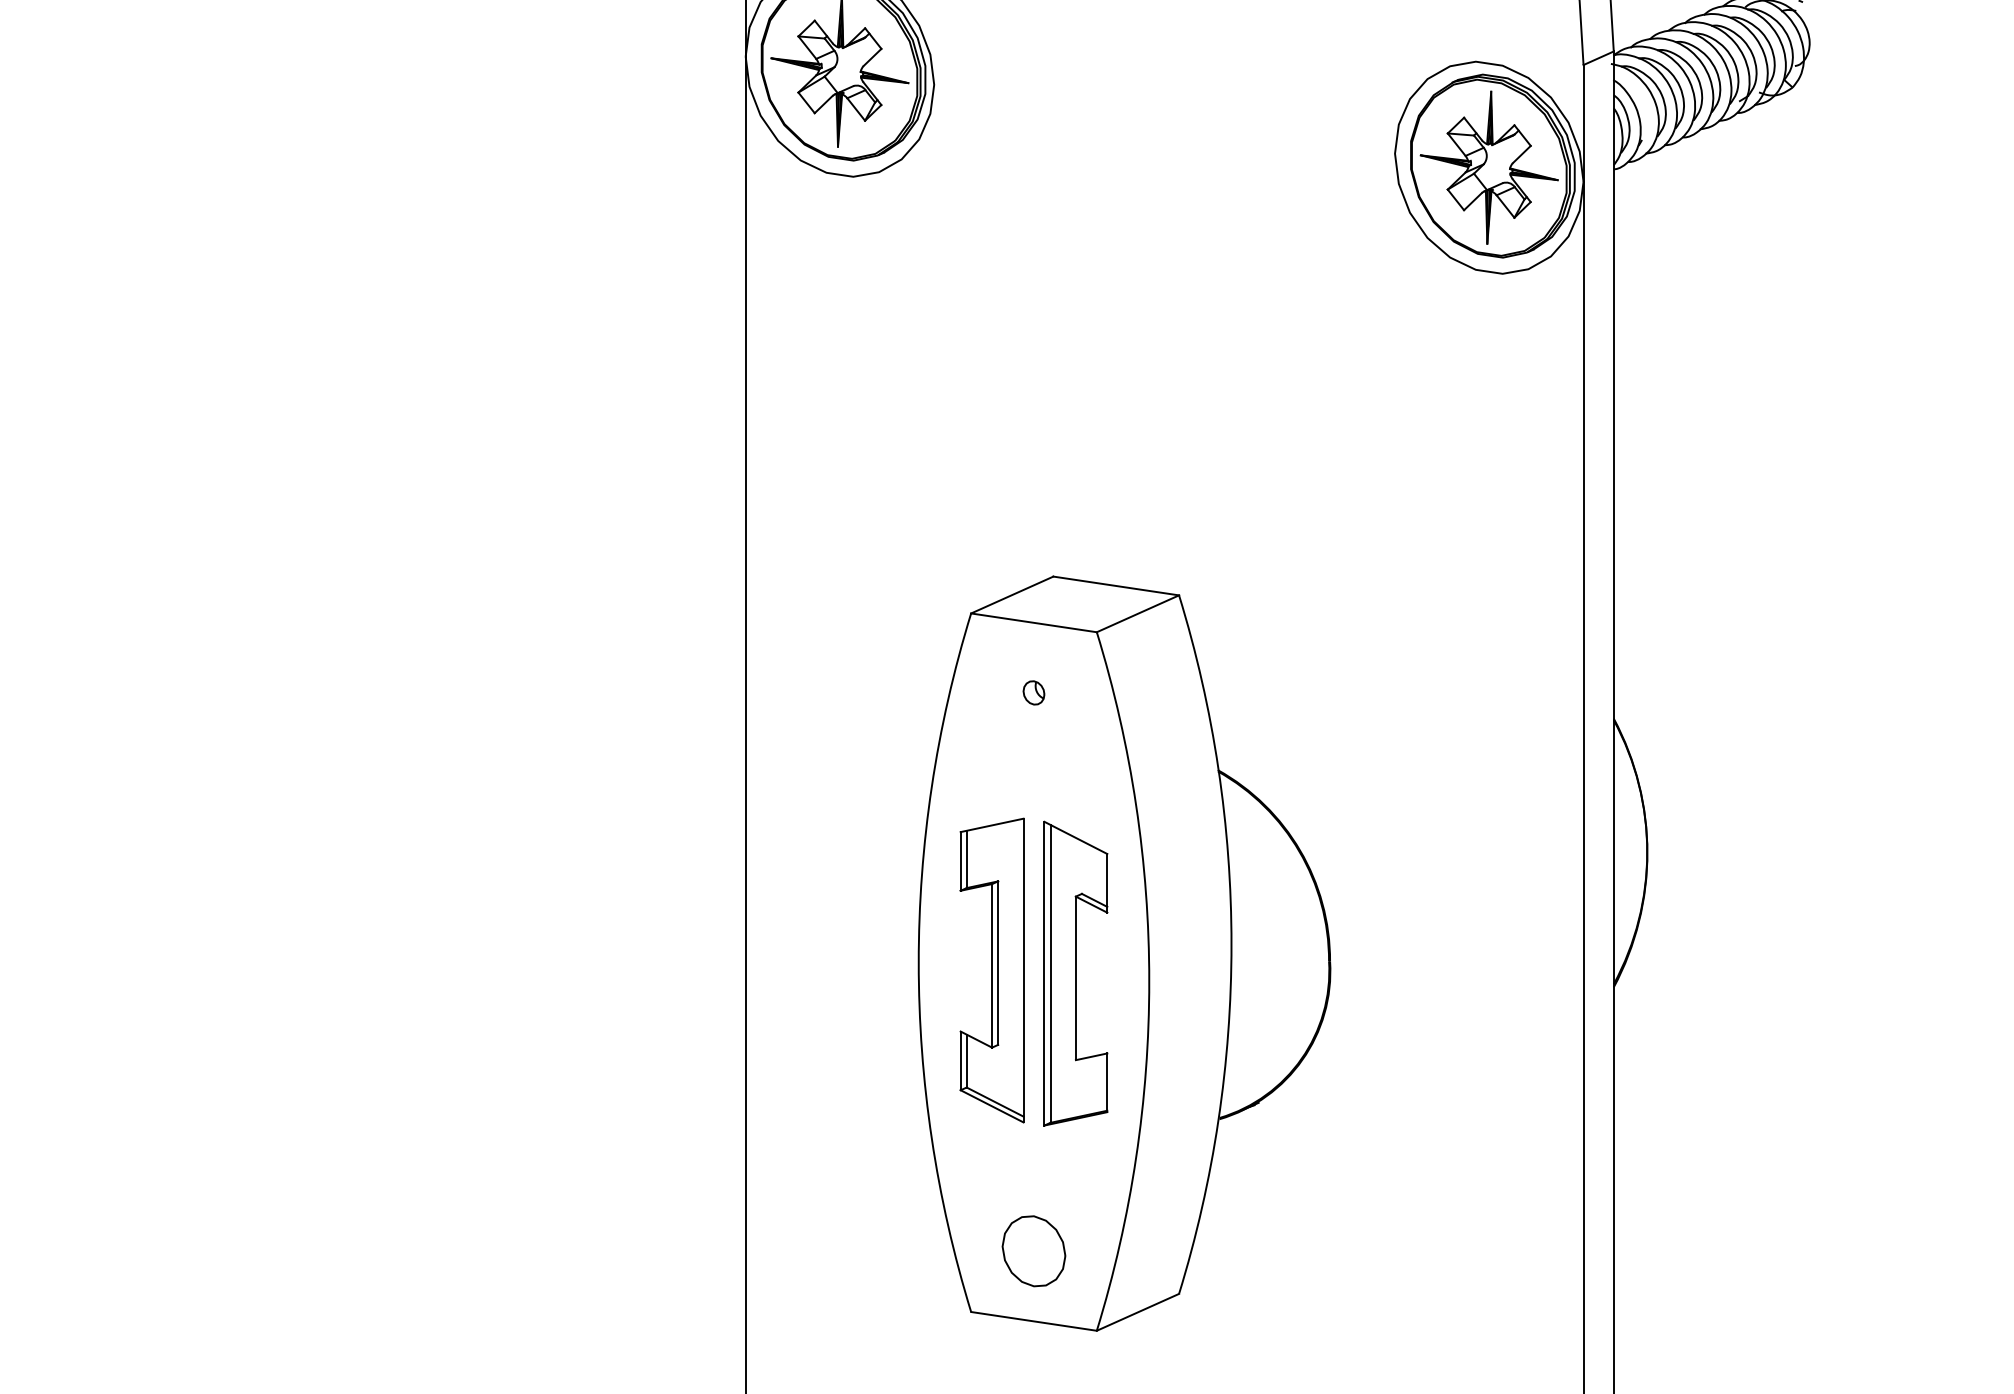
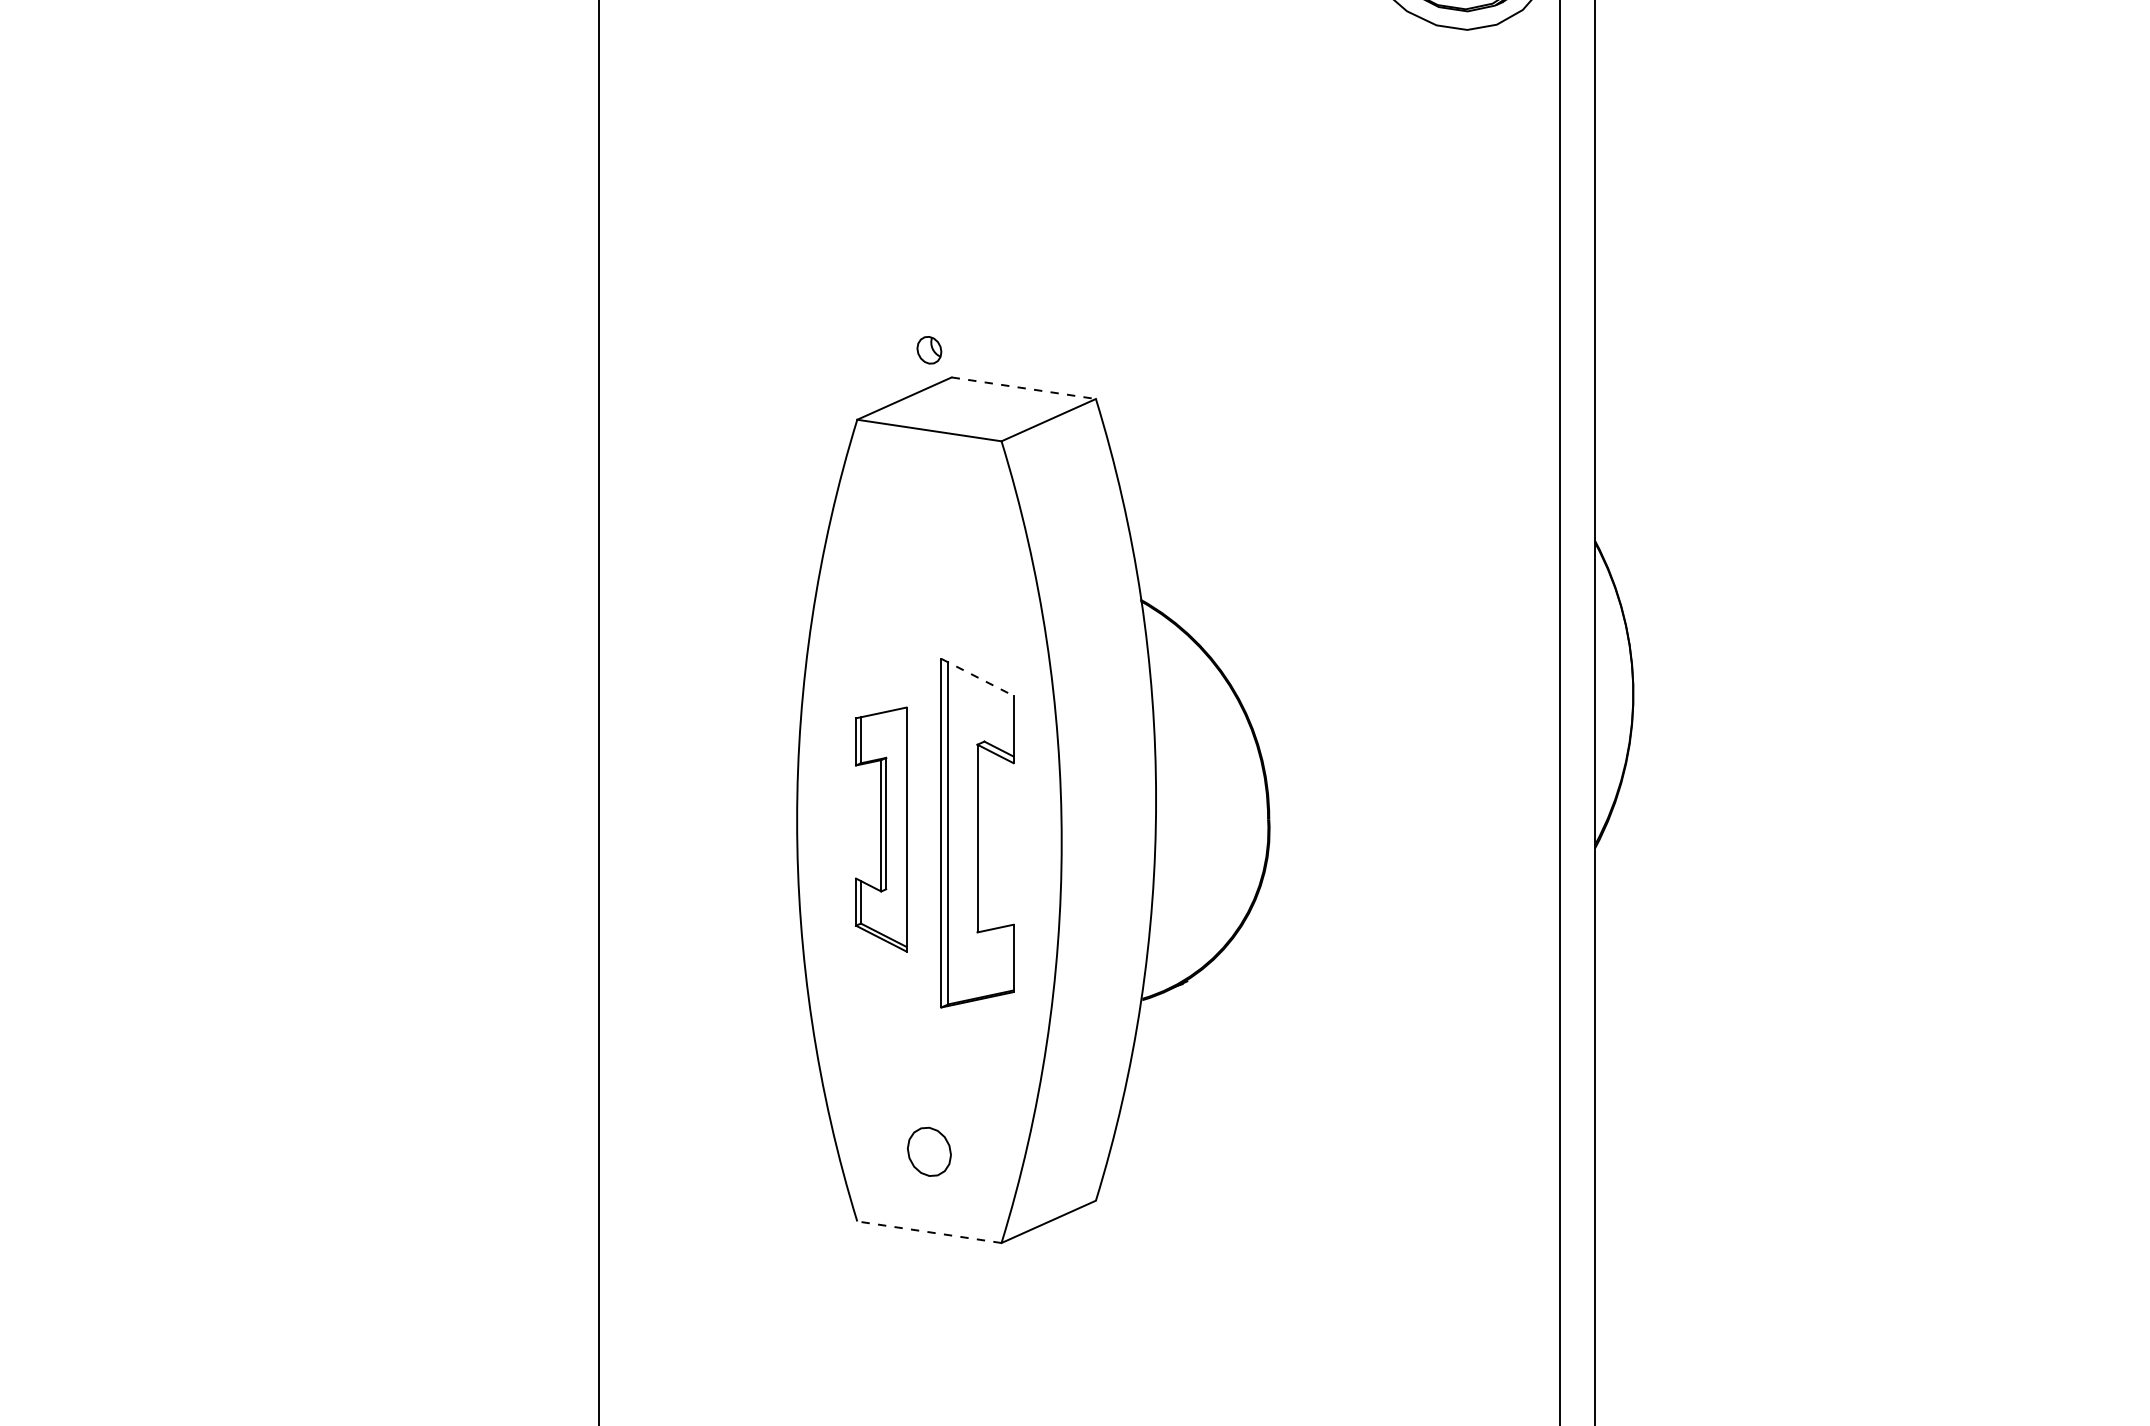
line: (1116, 585) -> (1024, 387), solid -> dashed
part: (1033, 692) -> (928, 349), moved
line: (1076, 838) -> (978, 678), solid -> dashed
part: (991, 970) -> (880, 829), size x0.7
part: (1033, 1251) -> (928, 1152), size x0.6
line: (1034, 1321) -> (929, 1232), solid -> dashed

